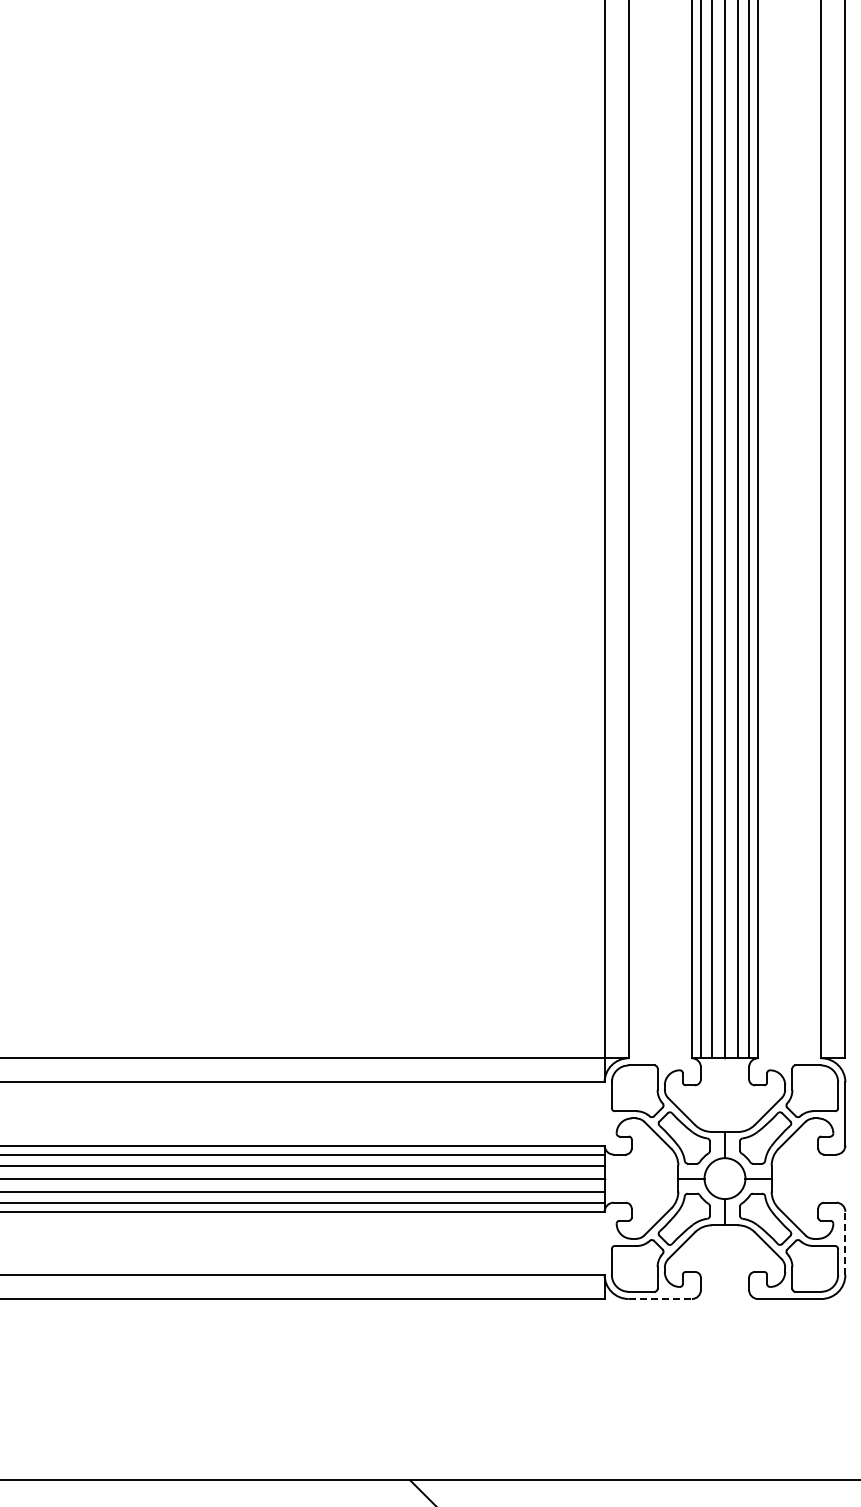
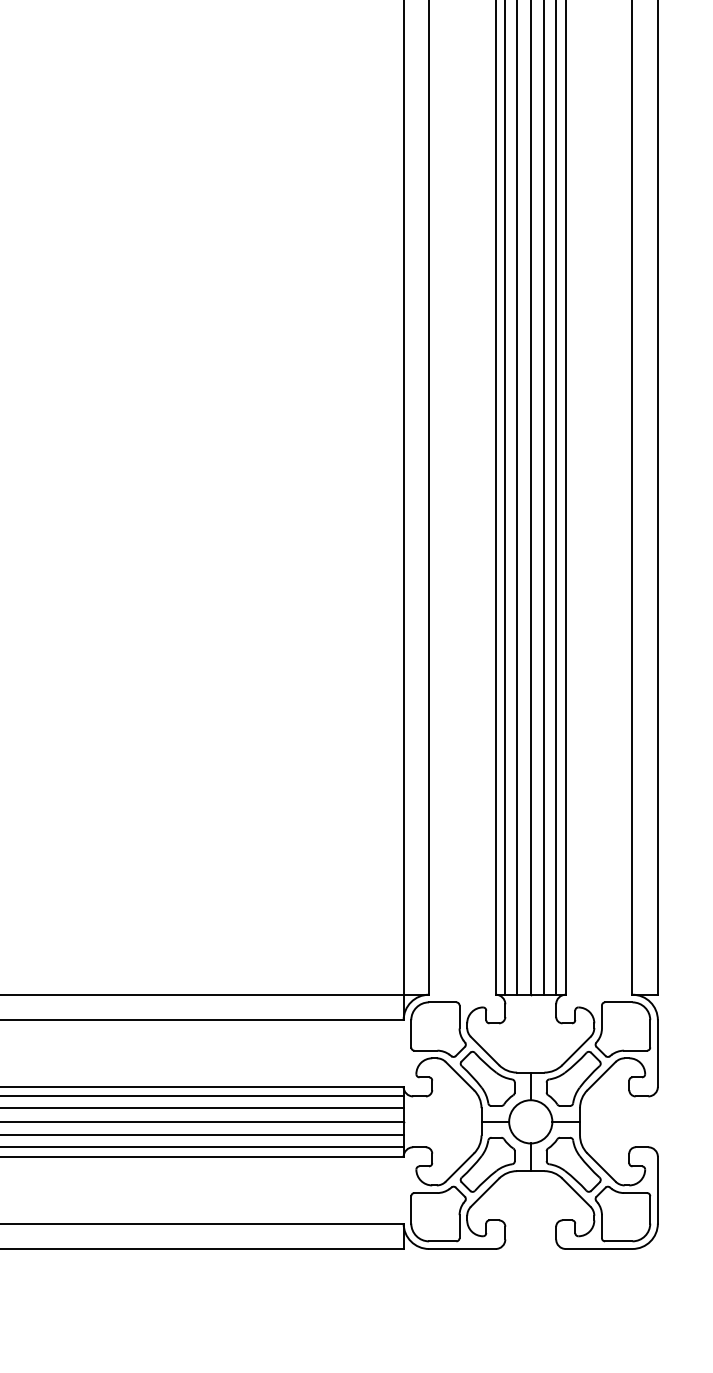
line: (845, 1243) -> (658, 1190), dashed -> solid
line: (660, 1299) -> (462, 1249), dashed -> solid

